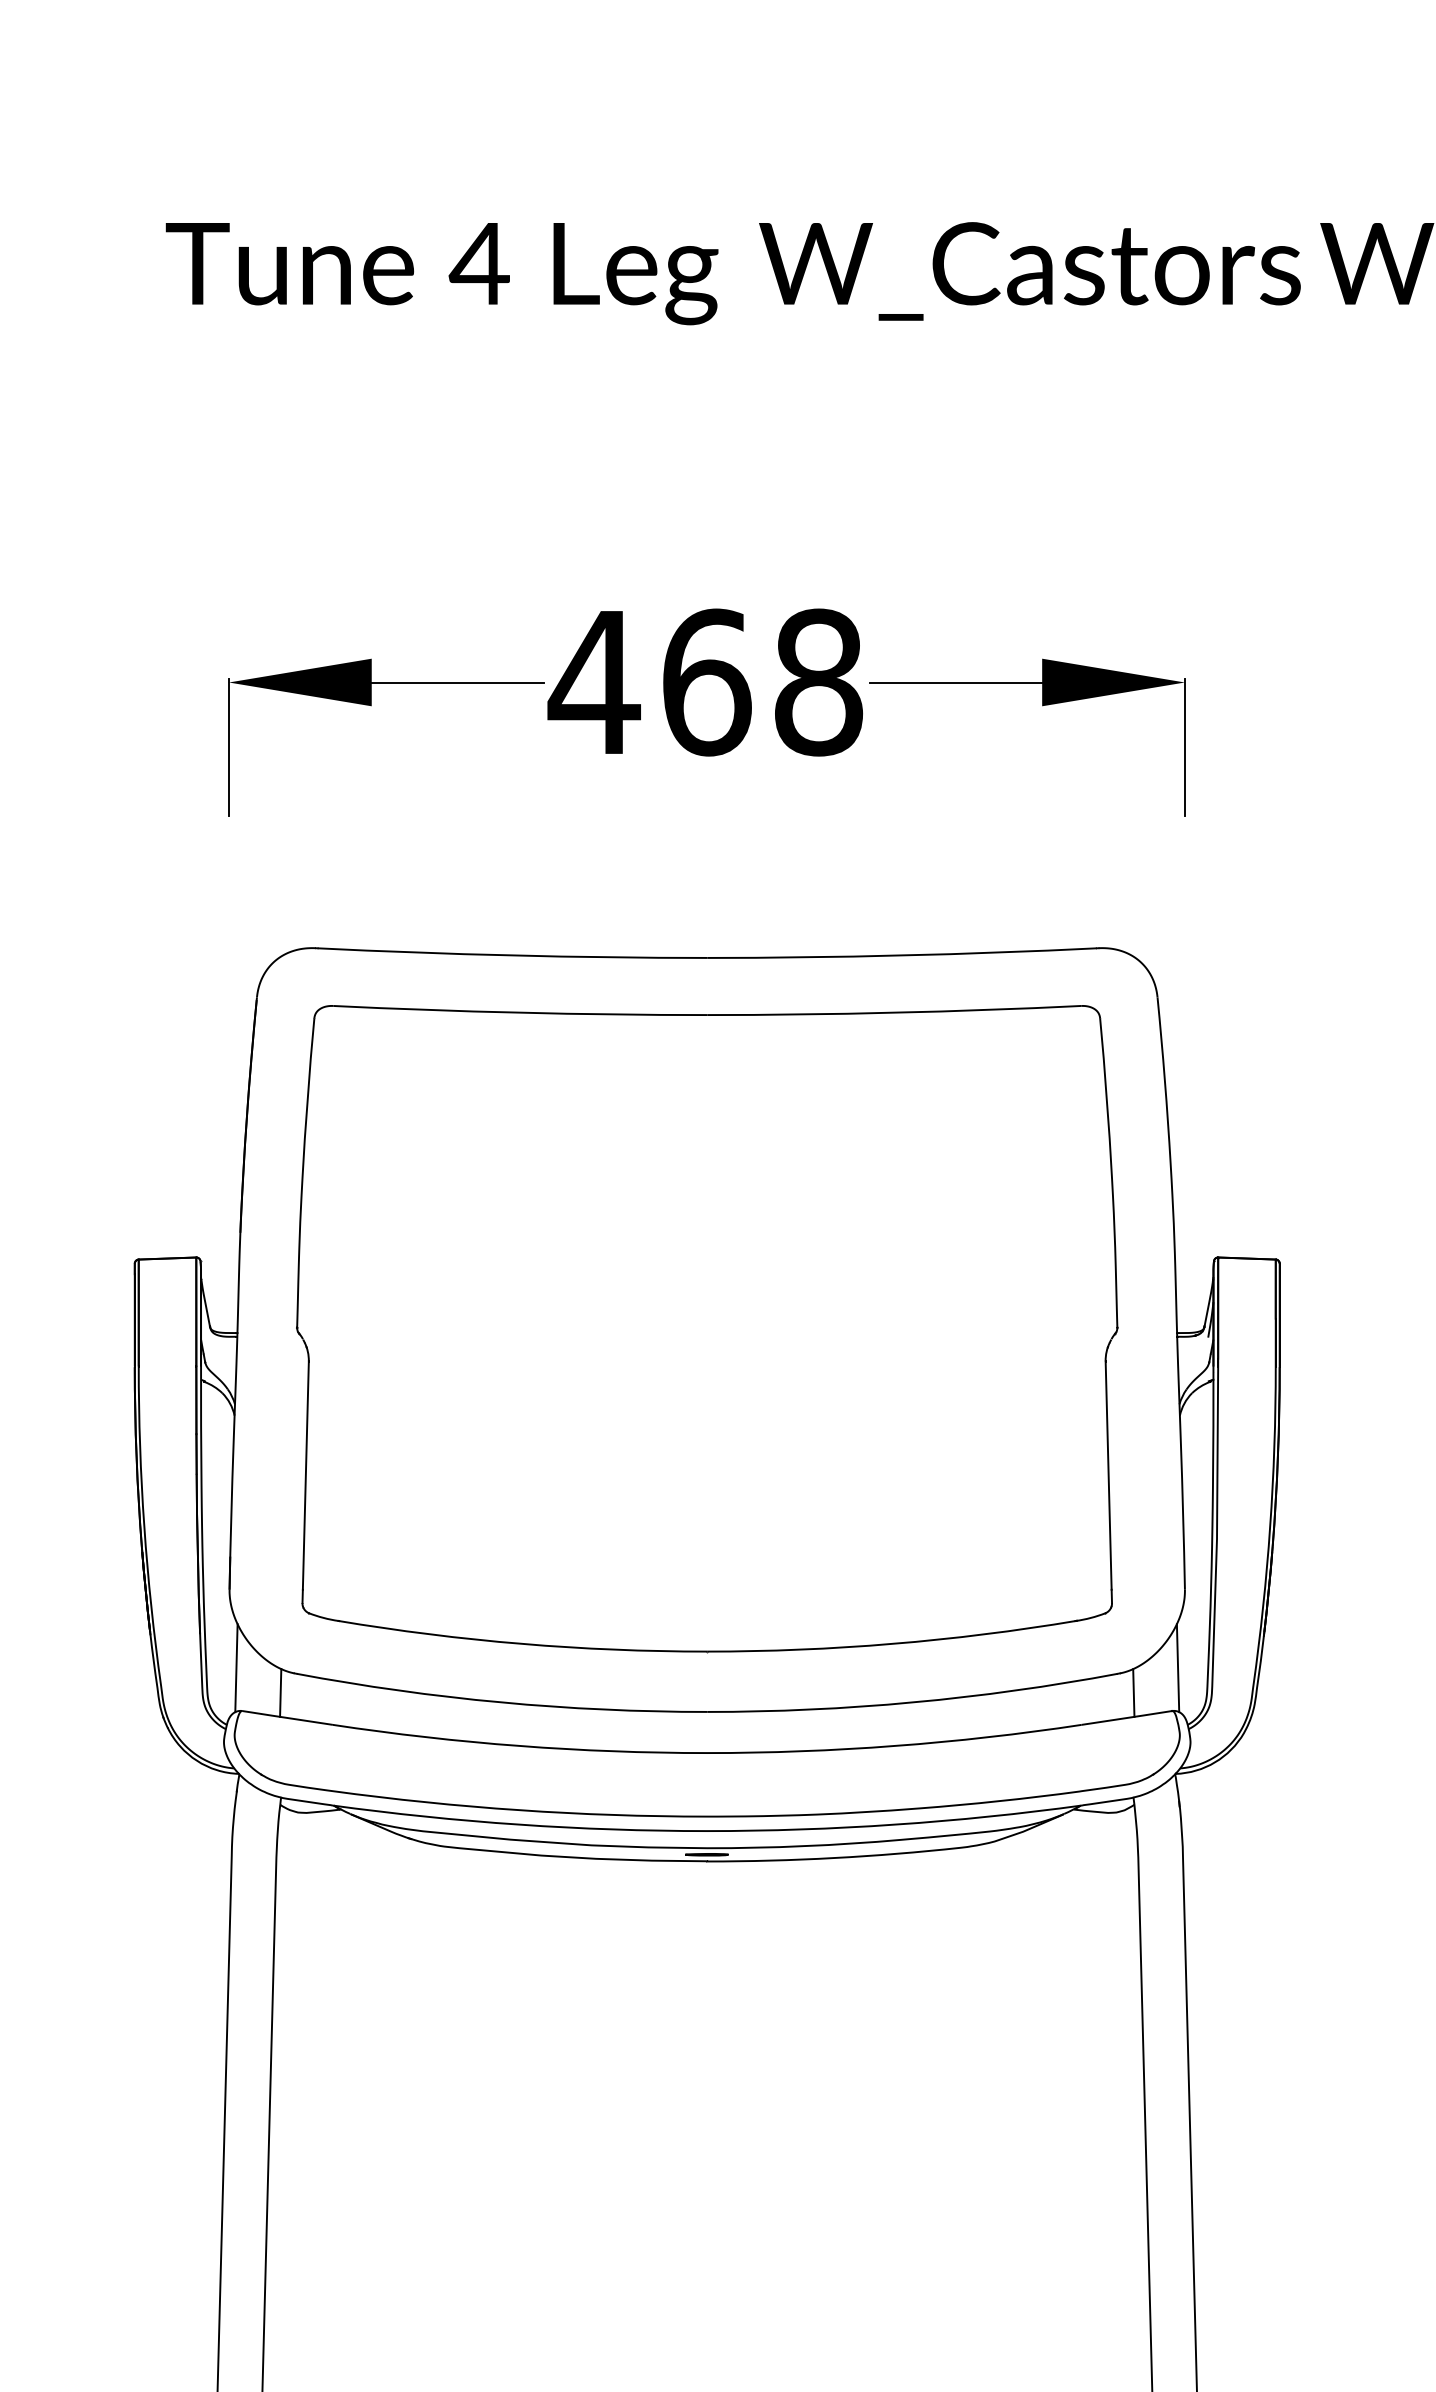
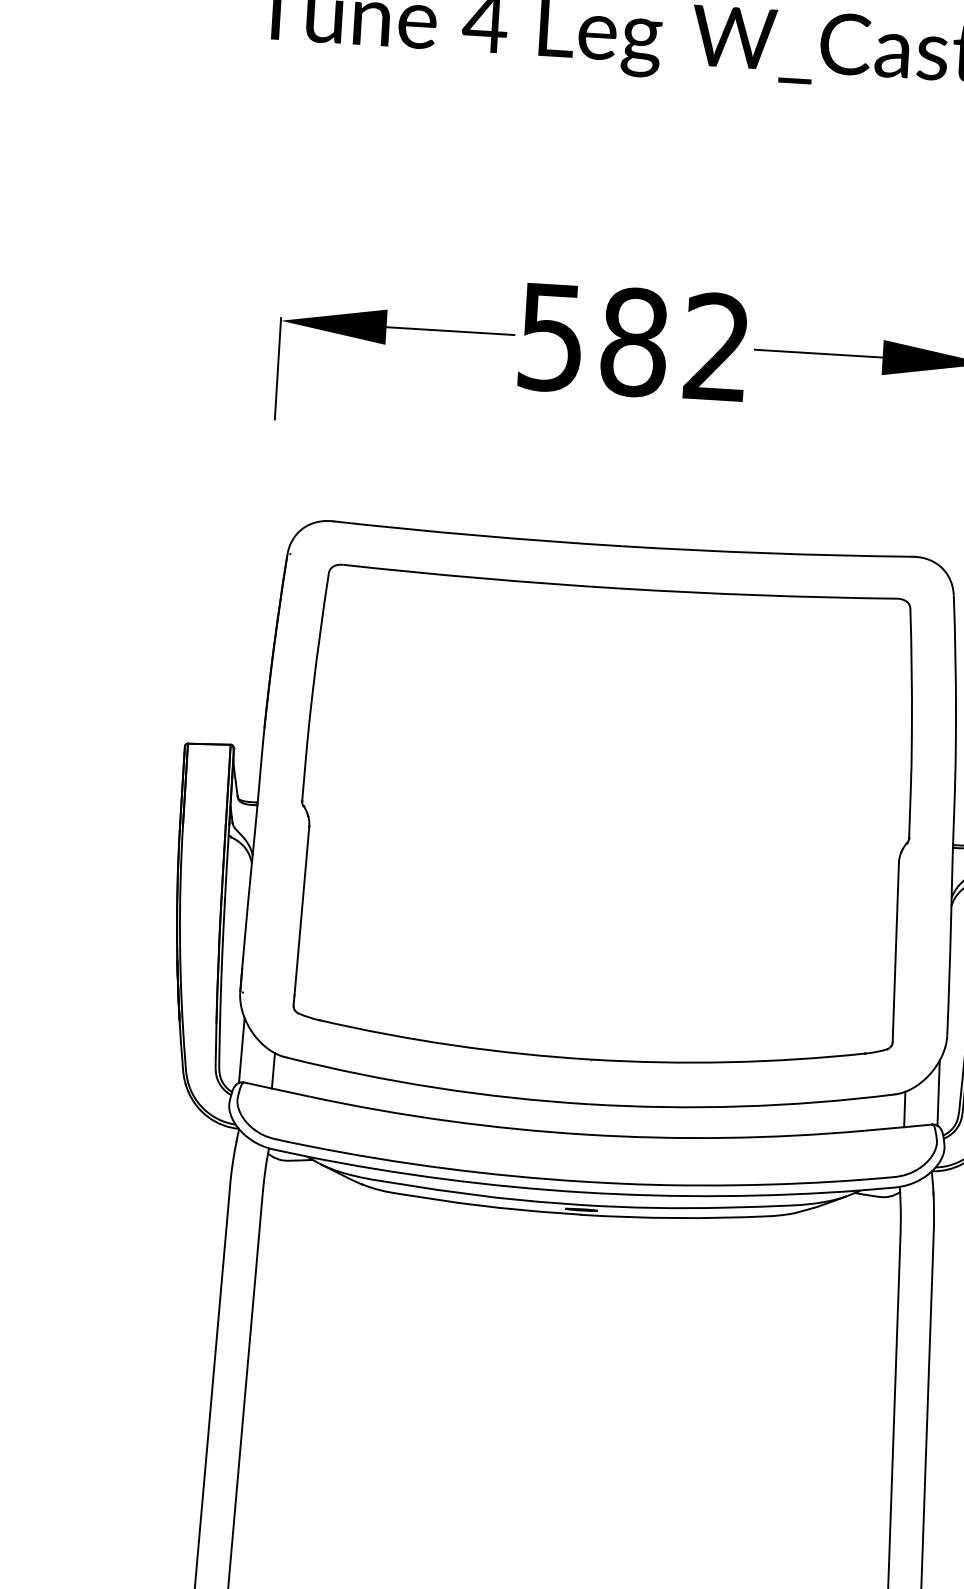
text: (705, 682) -> (633, 342), 468 -> 582

